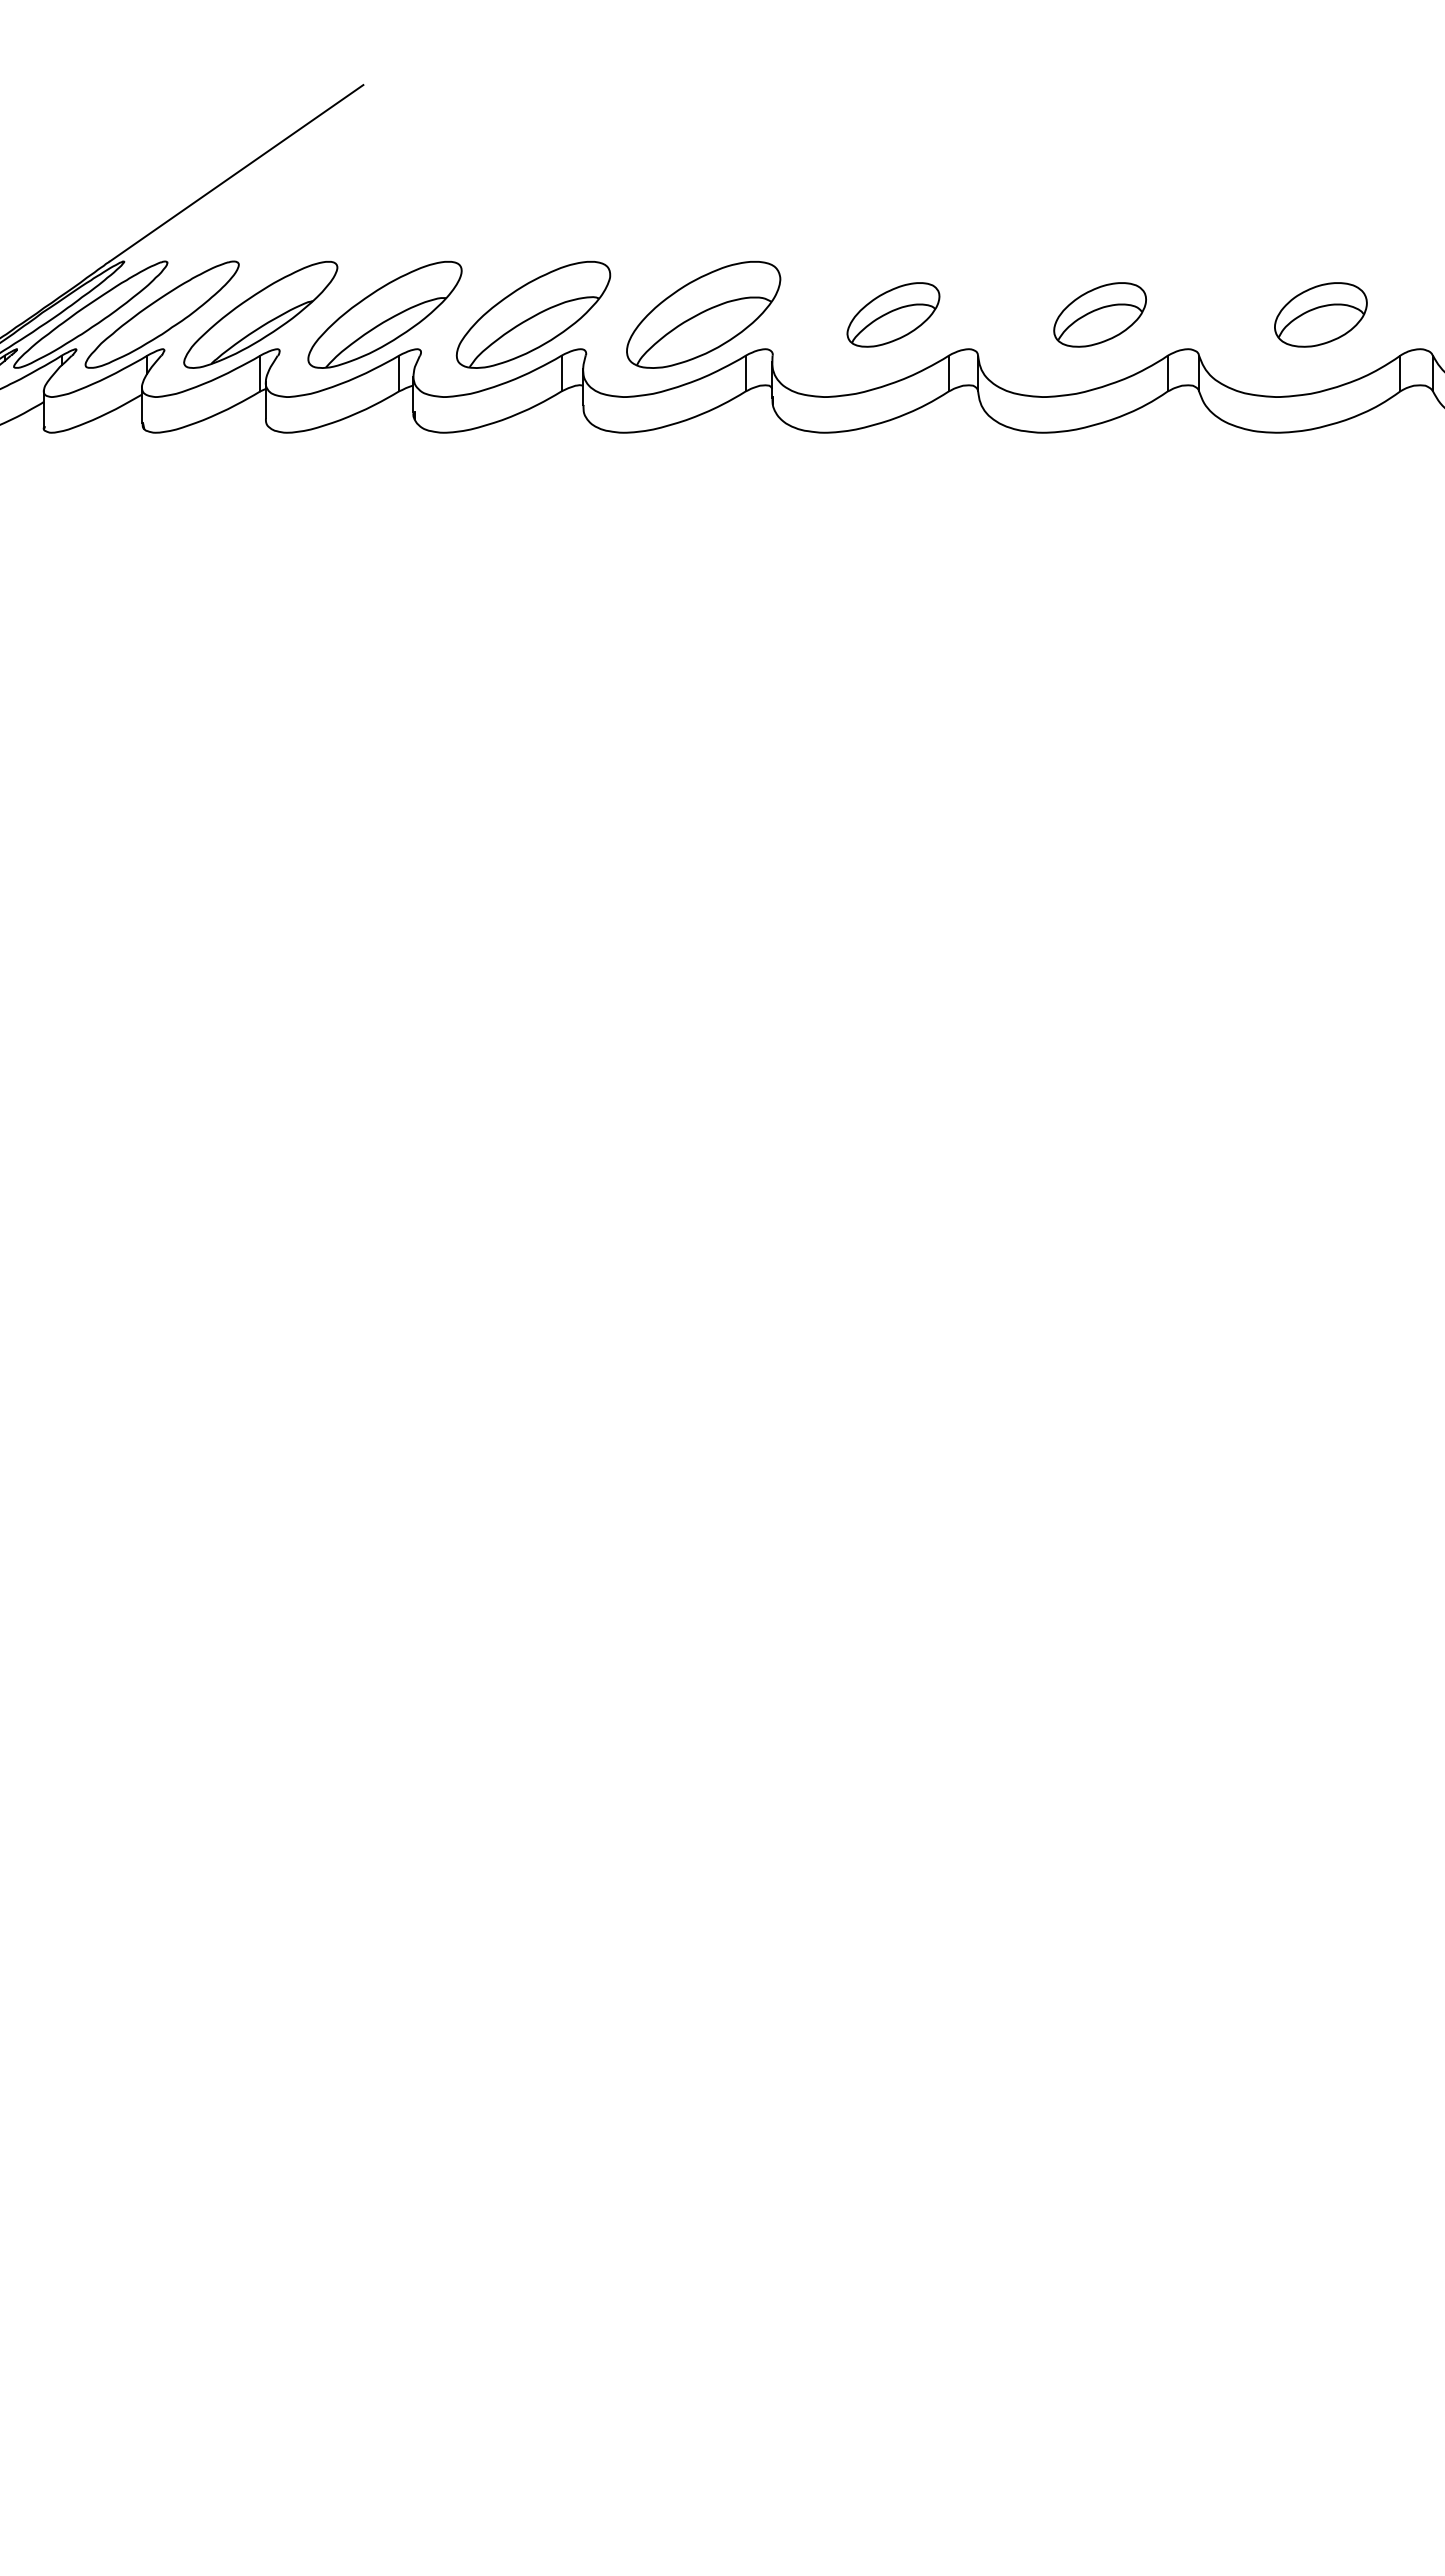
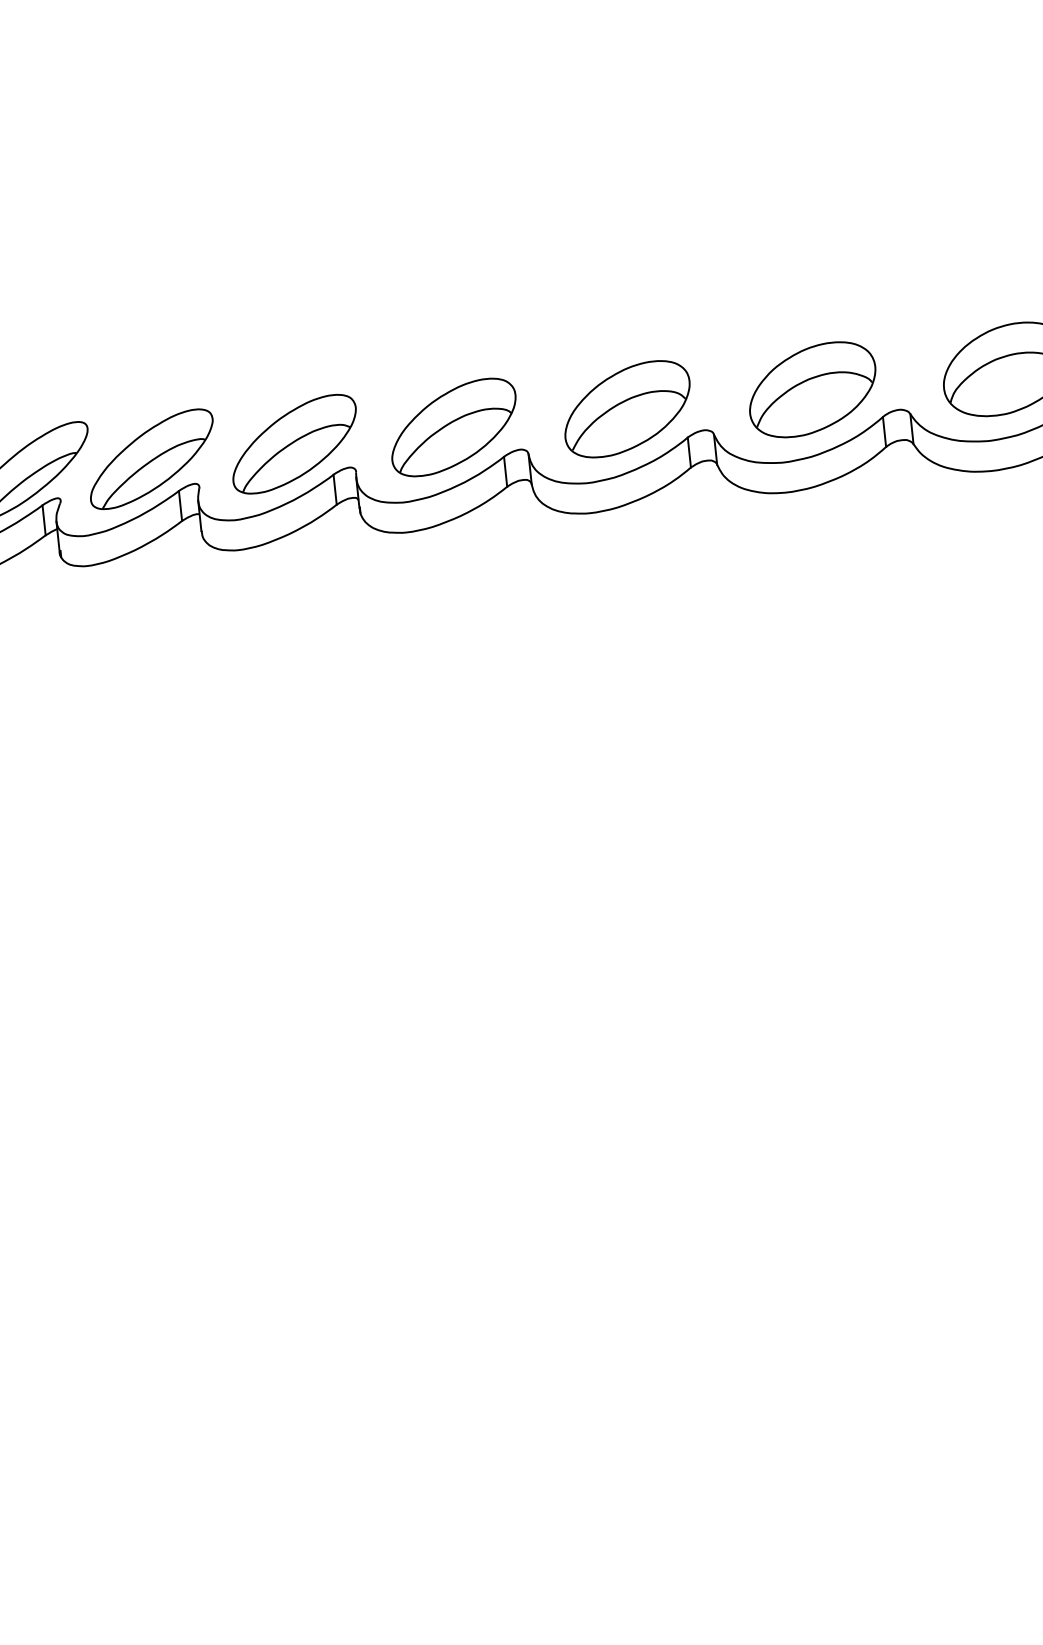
part: (893, 314) -> (453, 427), size x1.67
part: (1099, 314) -> (626, 408), size x1.67
part: (1320, 314) -> (812, 389), size x1.67

